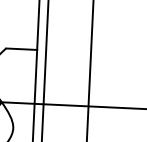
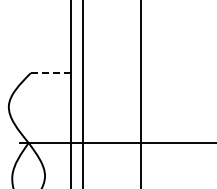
line: (21, 49) -> (50, 73), solid -> dashed

